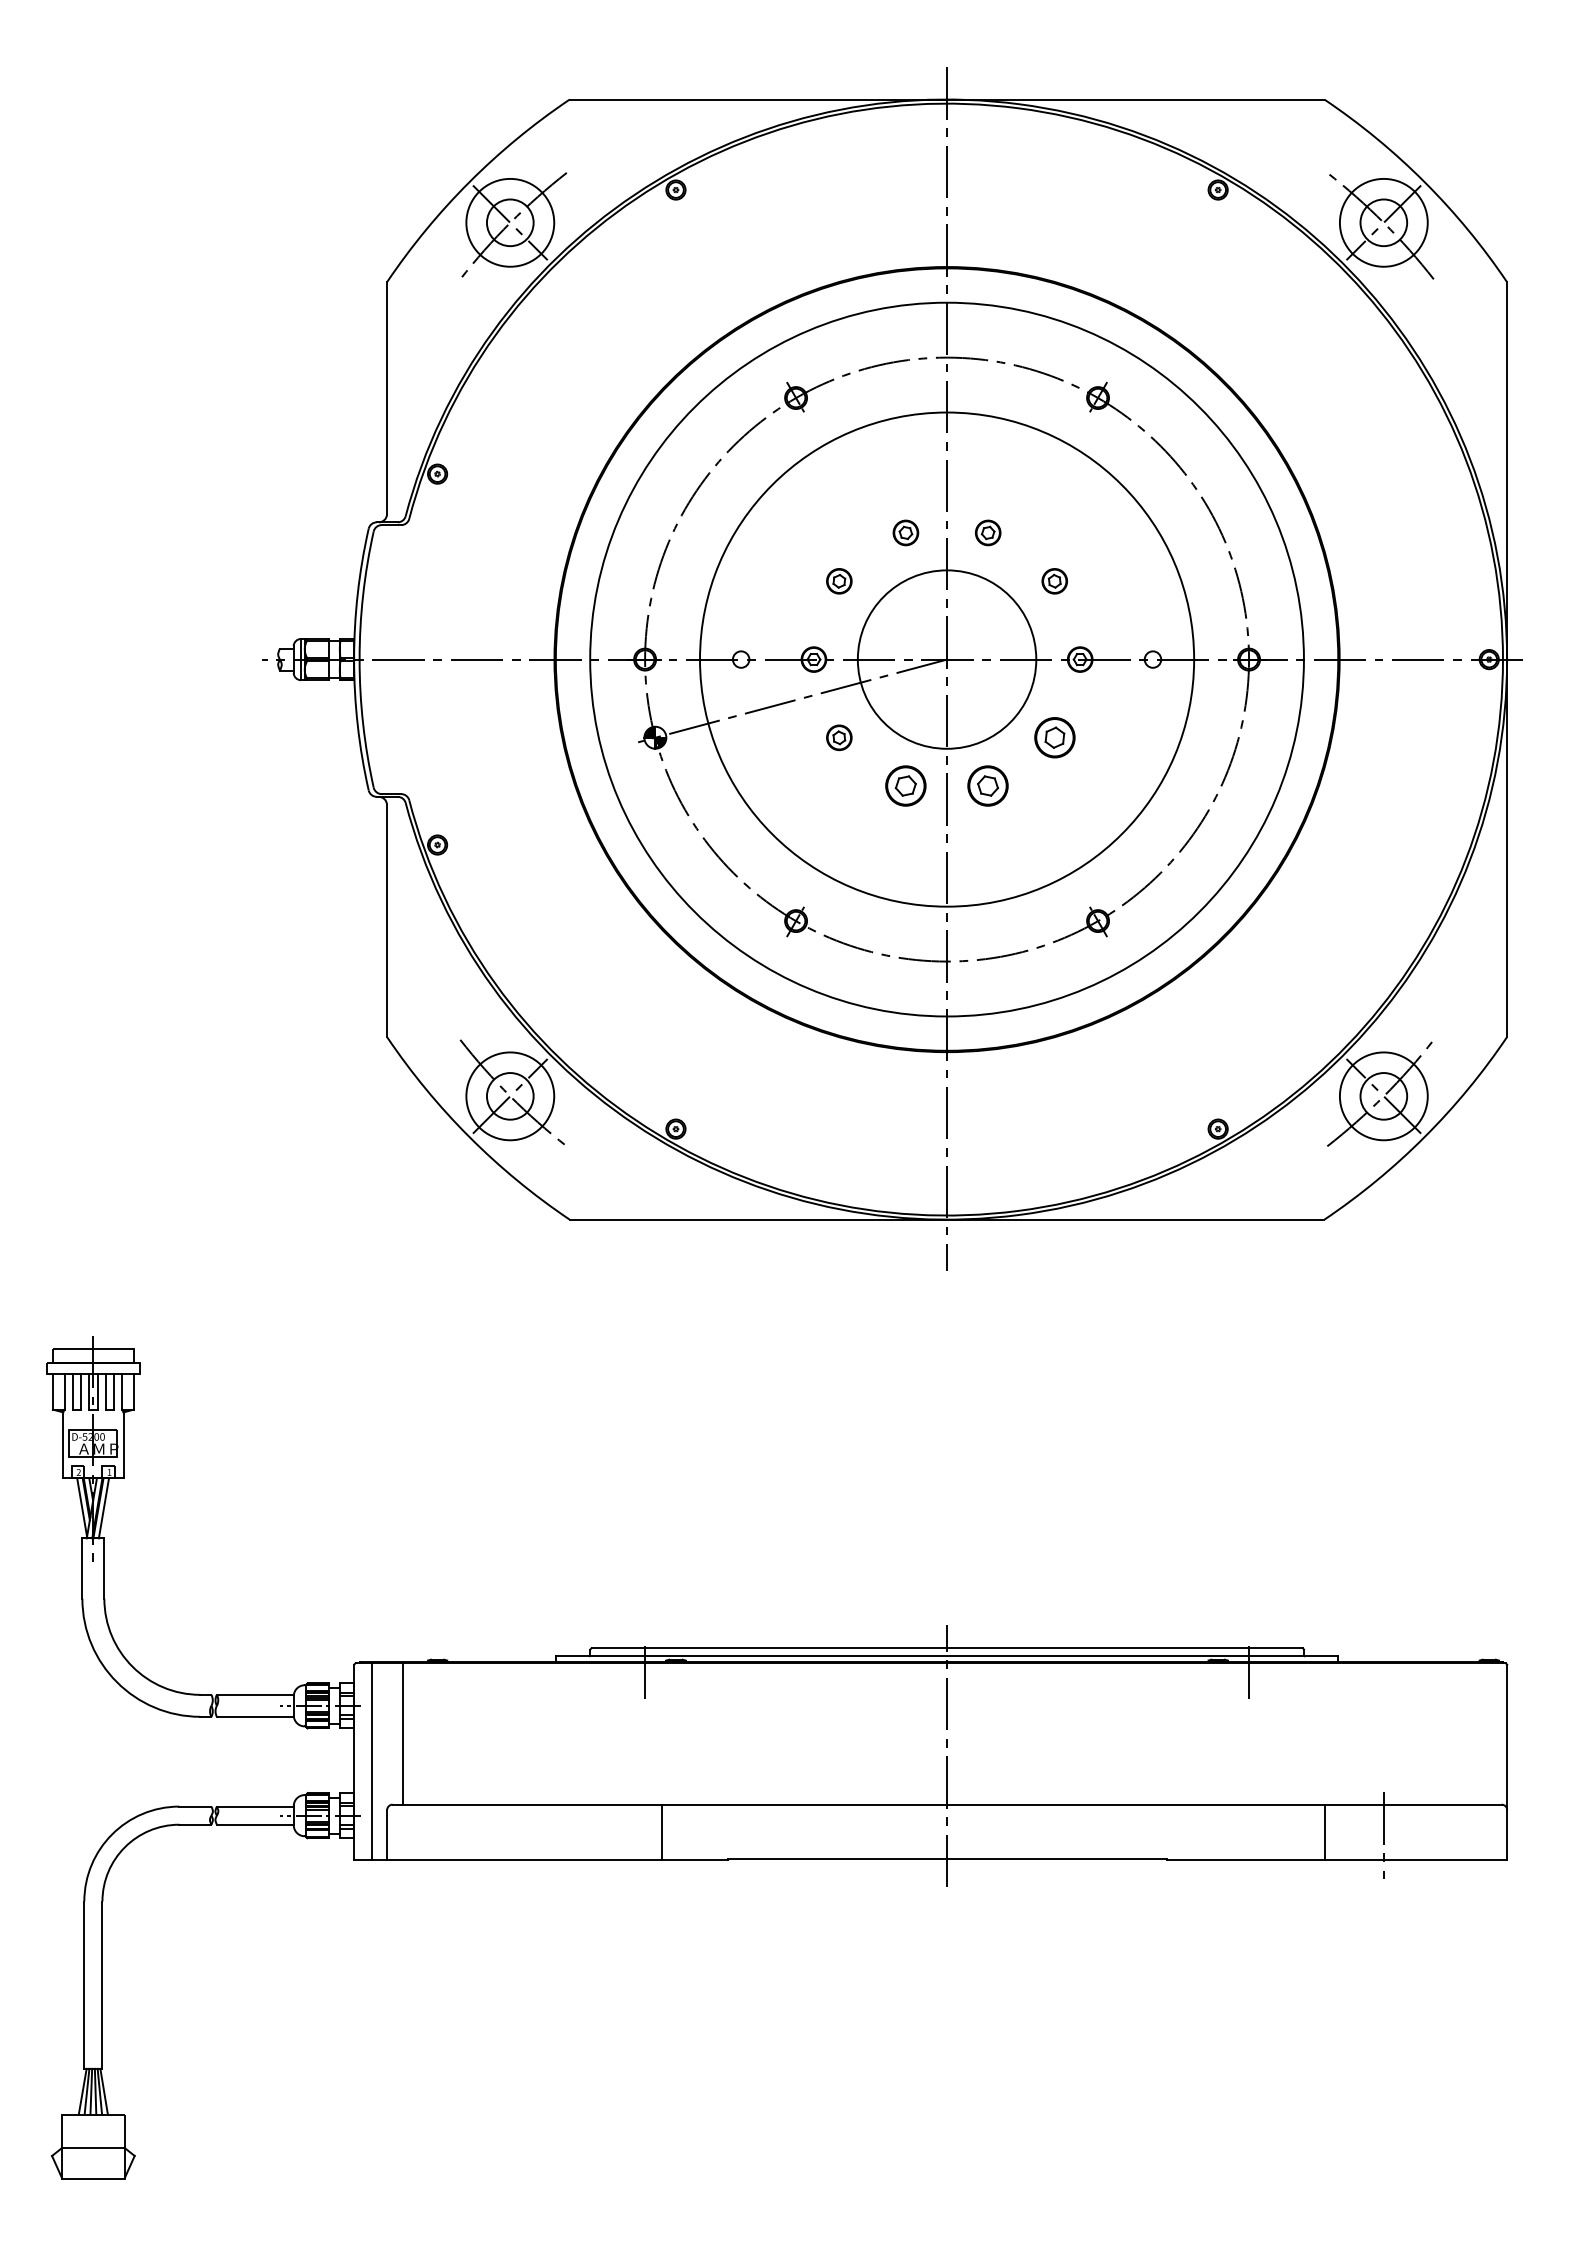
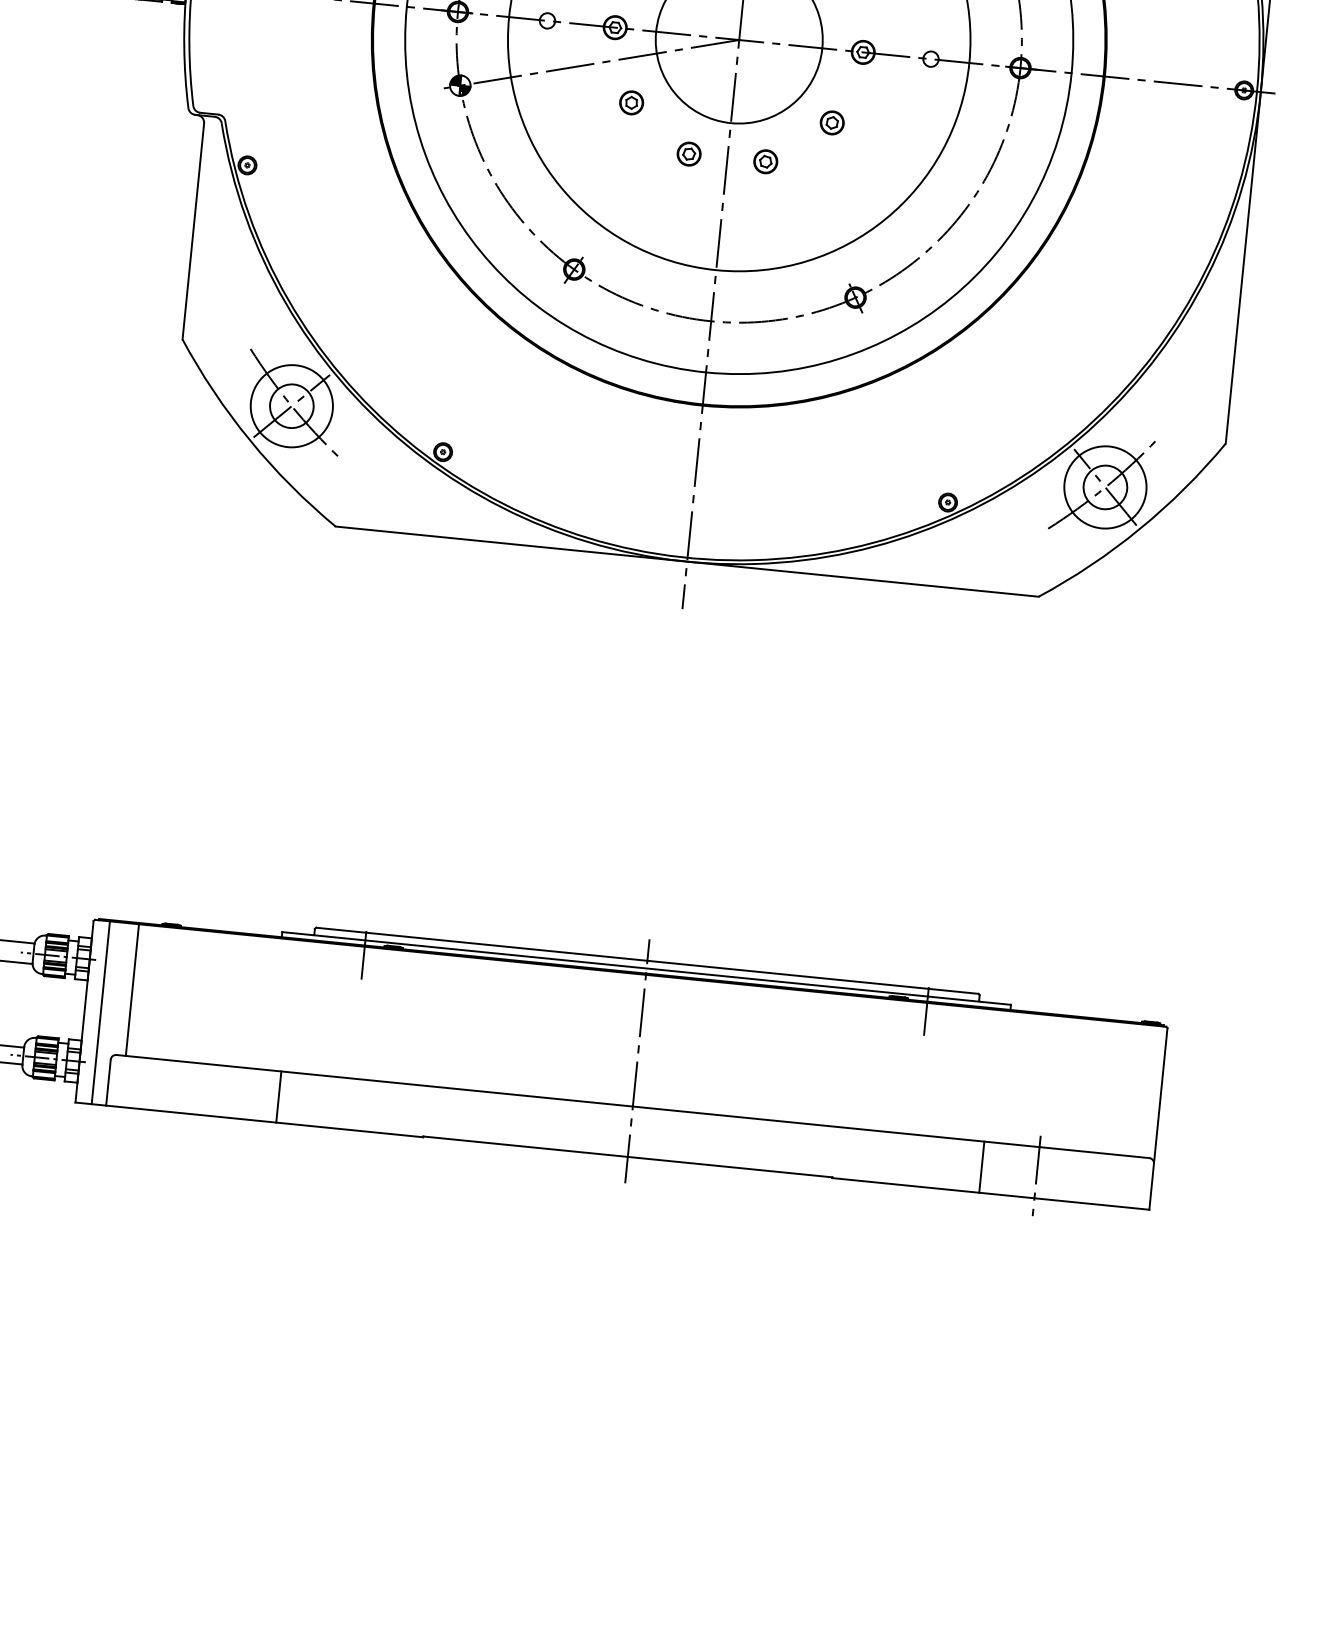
part: (1054, 737) -> (832, 122), size x0.62
part: (905, 786) -> (688, 154), size x0.62
part: (988, 786) -> (766, 162), size x0.62
line: (661, 1831) -> (278, 1096), moved

